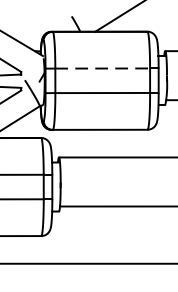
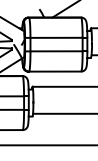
line: (104, 67) -> (57, 37), dashed -> solid

